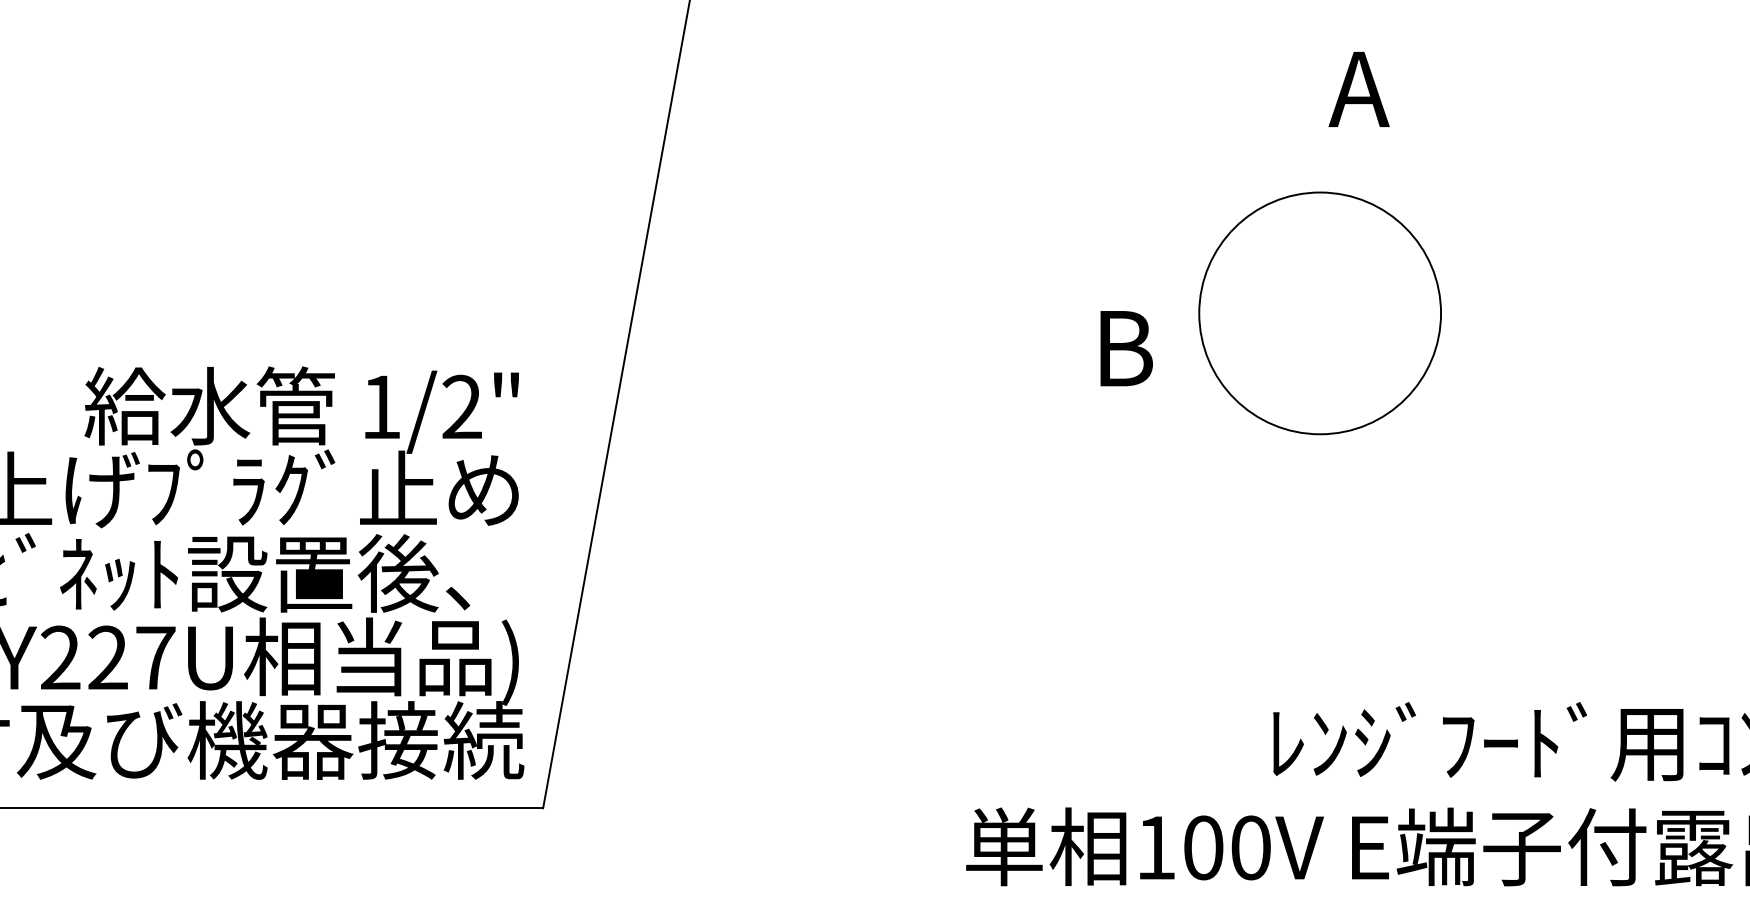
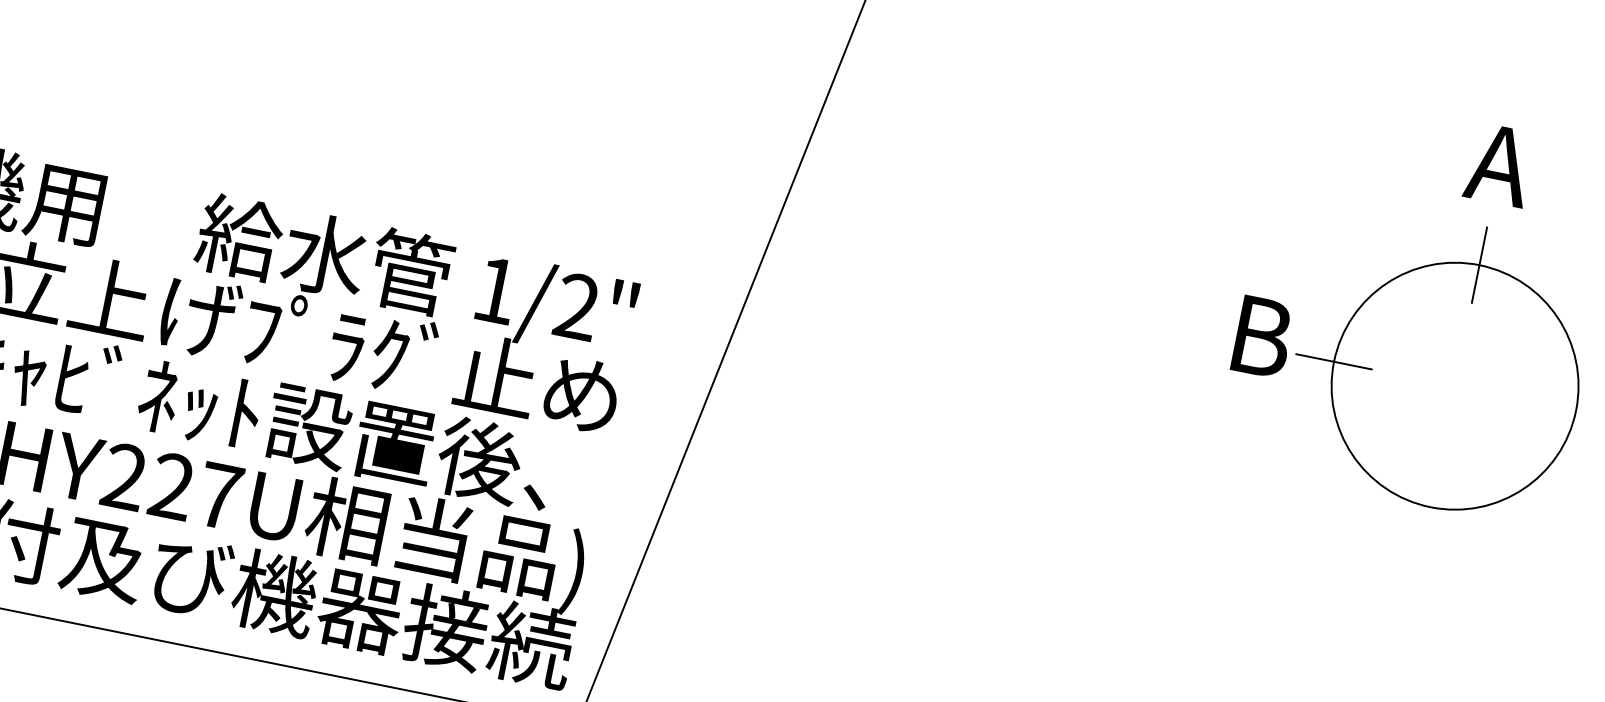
text: (1358, 88) -> (1499, 163), moved
line: (1320, 192) -> (1479, 265), added
line: (1198, 313) -> (1333, 361), added
text: (1126, 348) -> (1263, 337), moved

